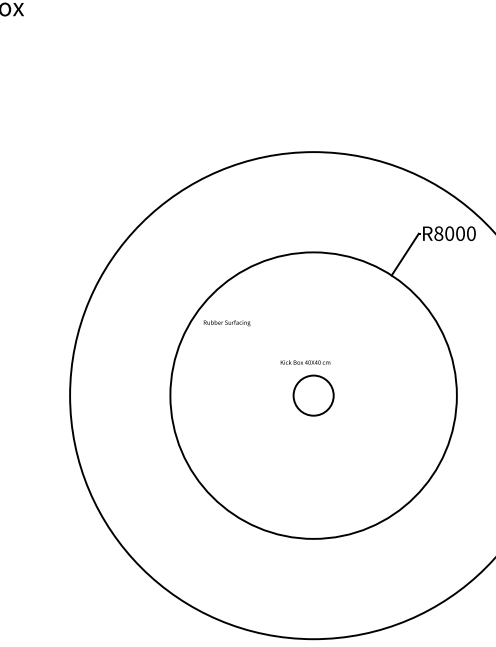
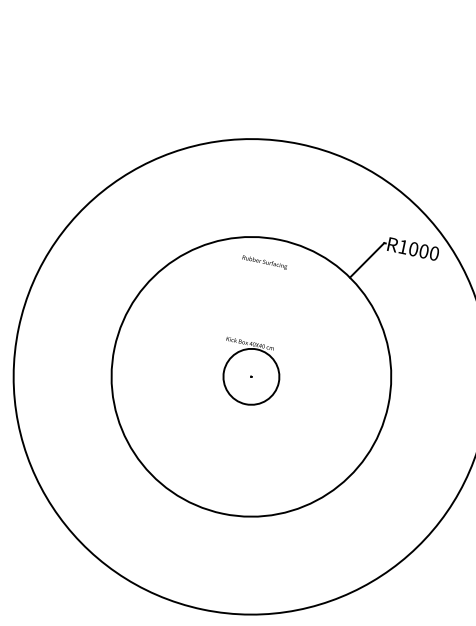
text: (438, 233) -> (403, 246), R8000 -> R1000
text: (226, 323) -> (264, 262), moved
circle: (313, 395) -> (251, 376), size x1.43

